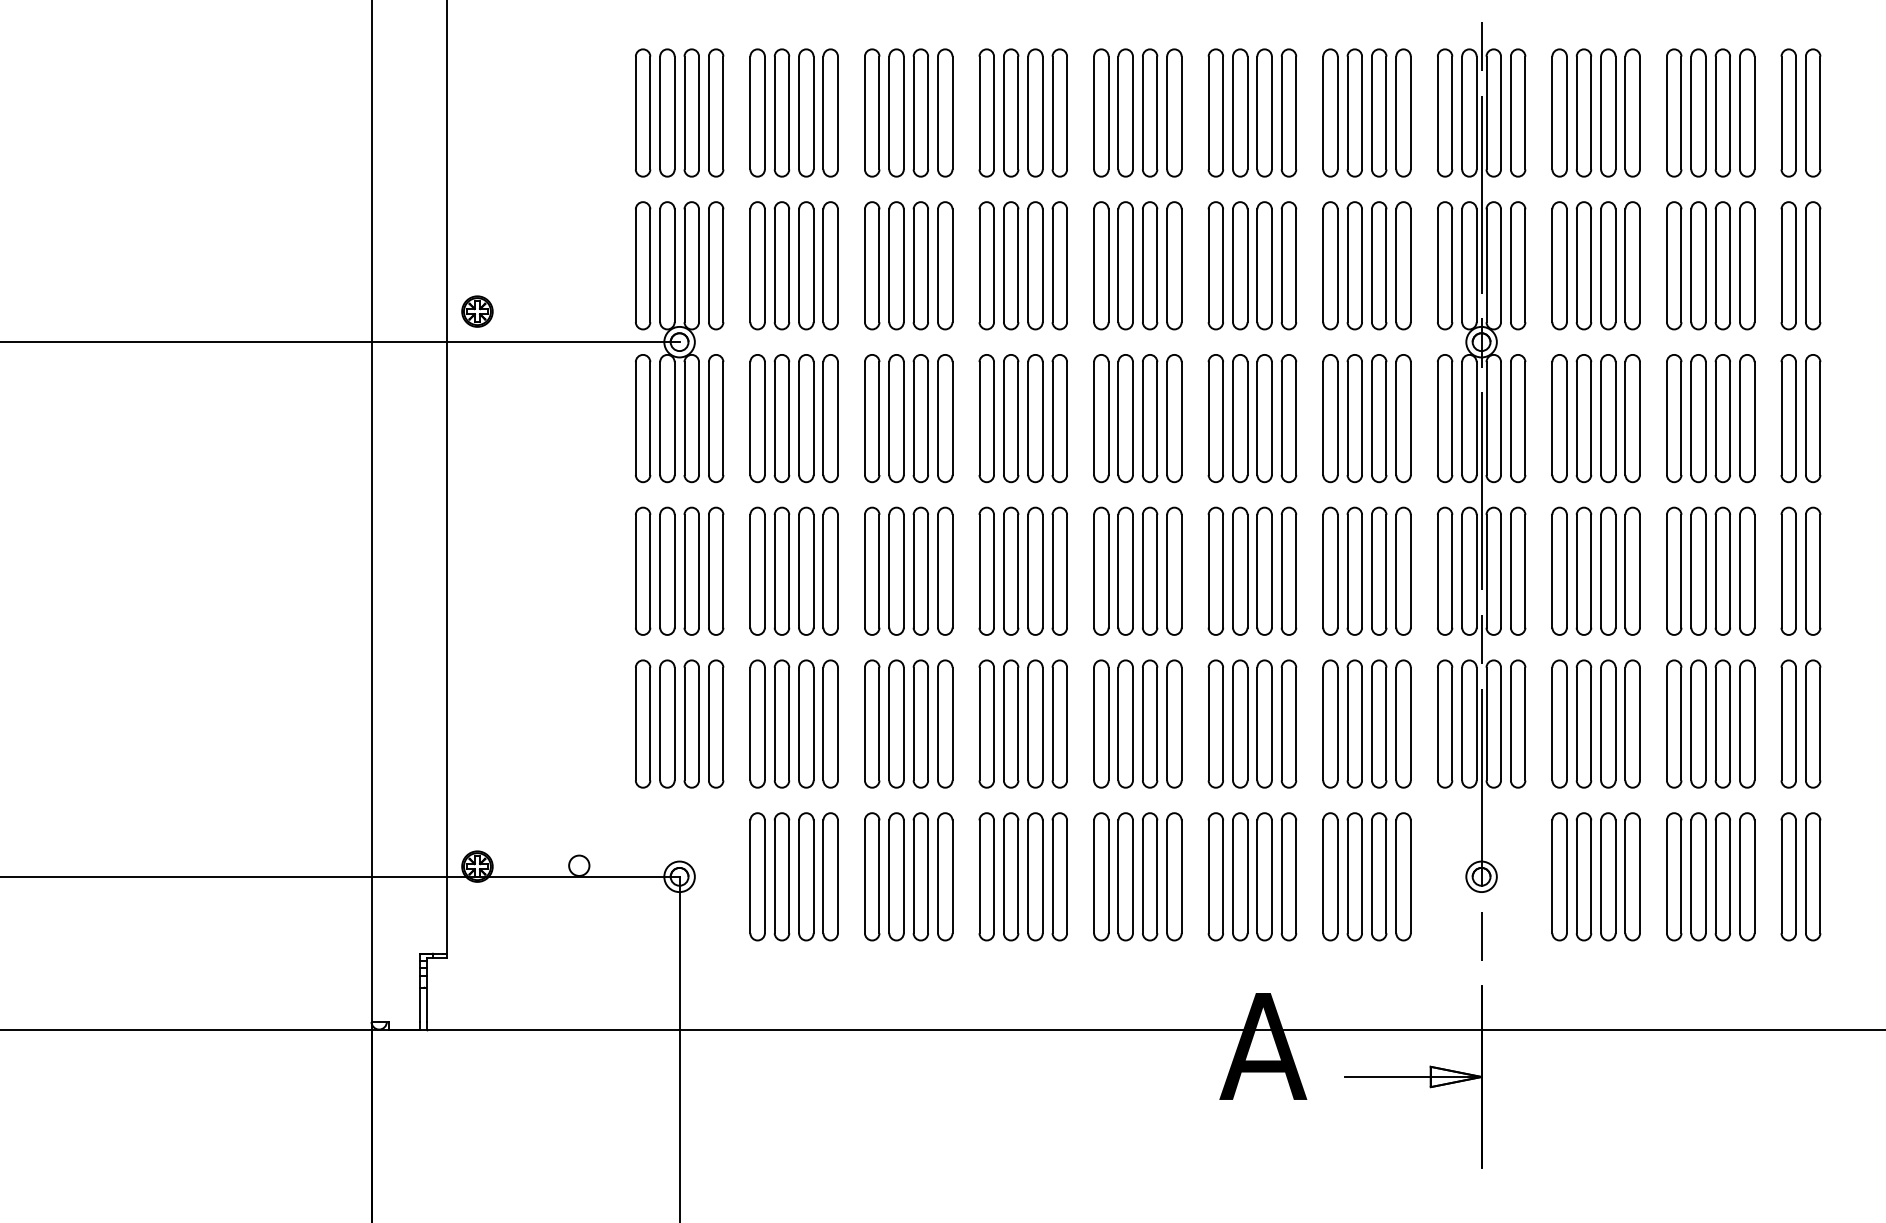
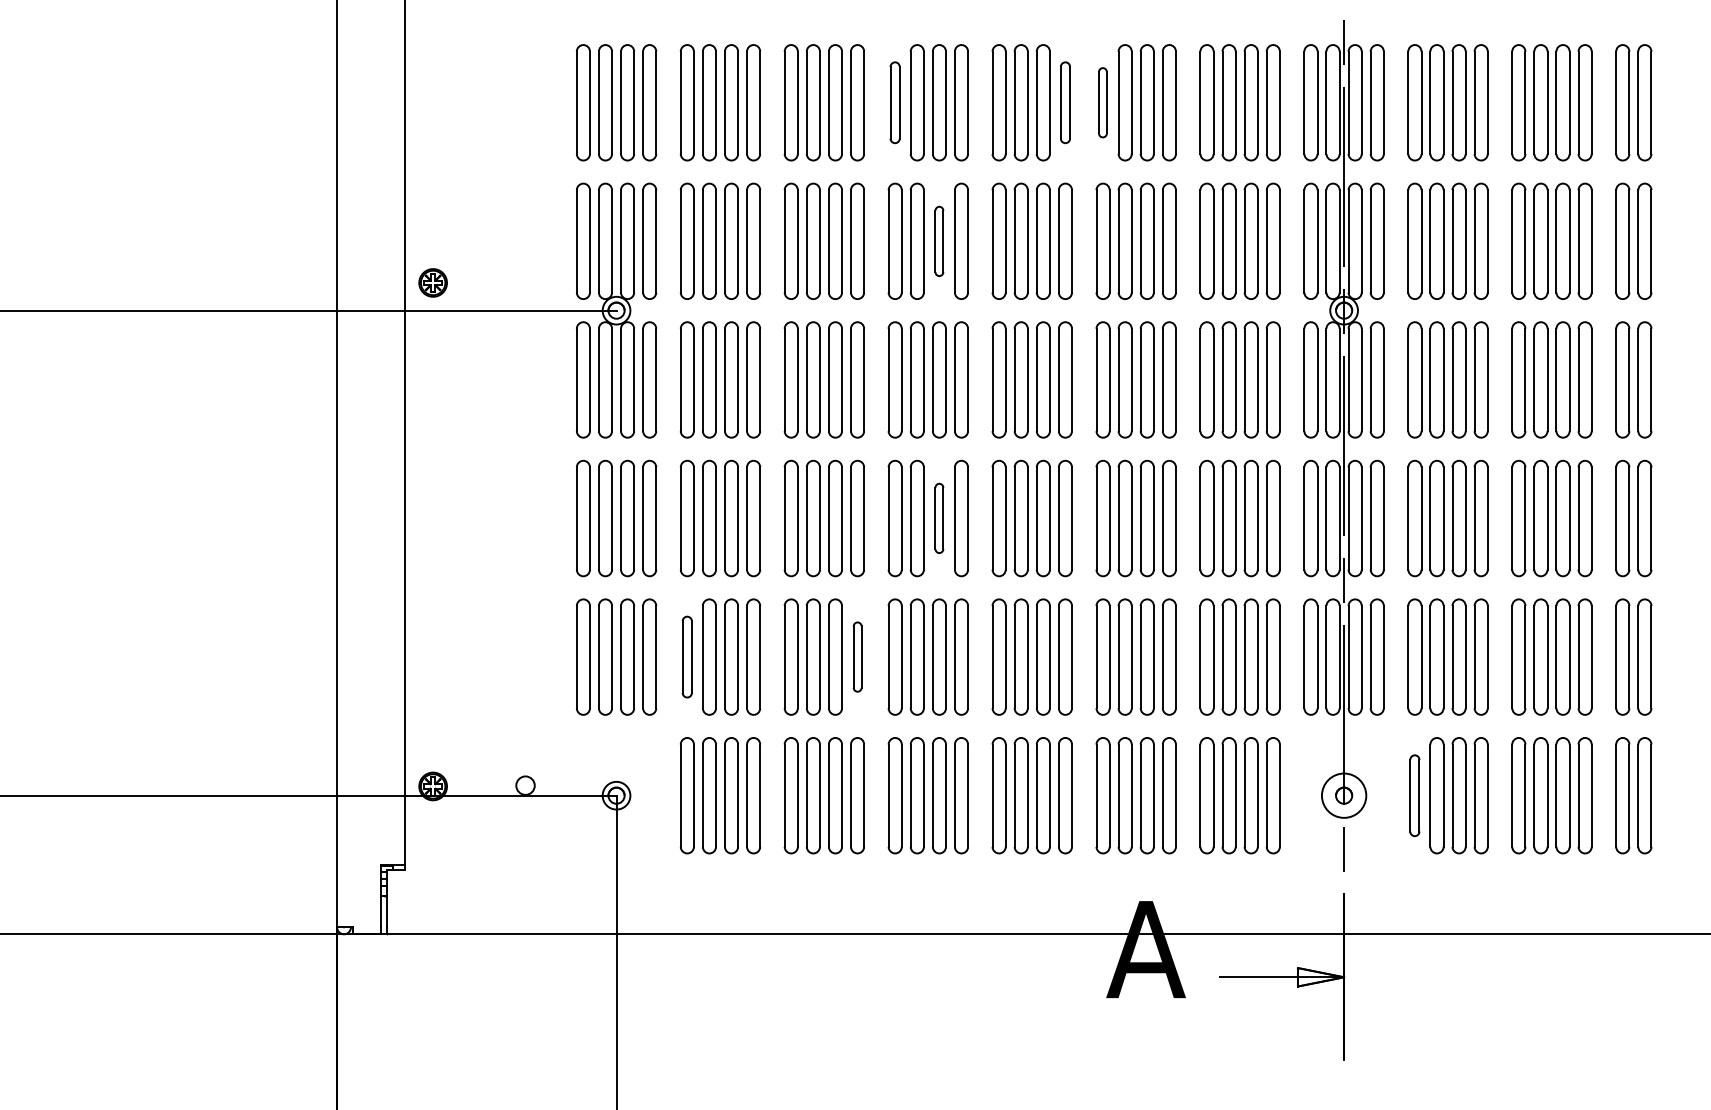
part: (986, 112) -> (894, 102), size x0.7
part: (1174, 112) -> (1065, 102), size x0.7
part: (1215, 112) -> (1102, 102), size x0.6
part: (1035, 265) -> (939, 241), size x0.6
part: (1035, 570) -> (939, 517), size x0.6
part: (757, 723) -> (687, 656), size x0.7
part: (945, 723) -> (857, 656), size x0.6
circle: (1481, 876) -> (1344, 795), size x1.6
part: (1559, 876) -> (1414, 795), size x0.7

